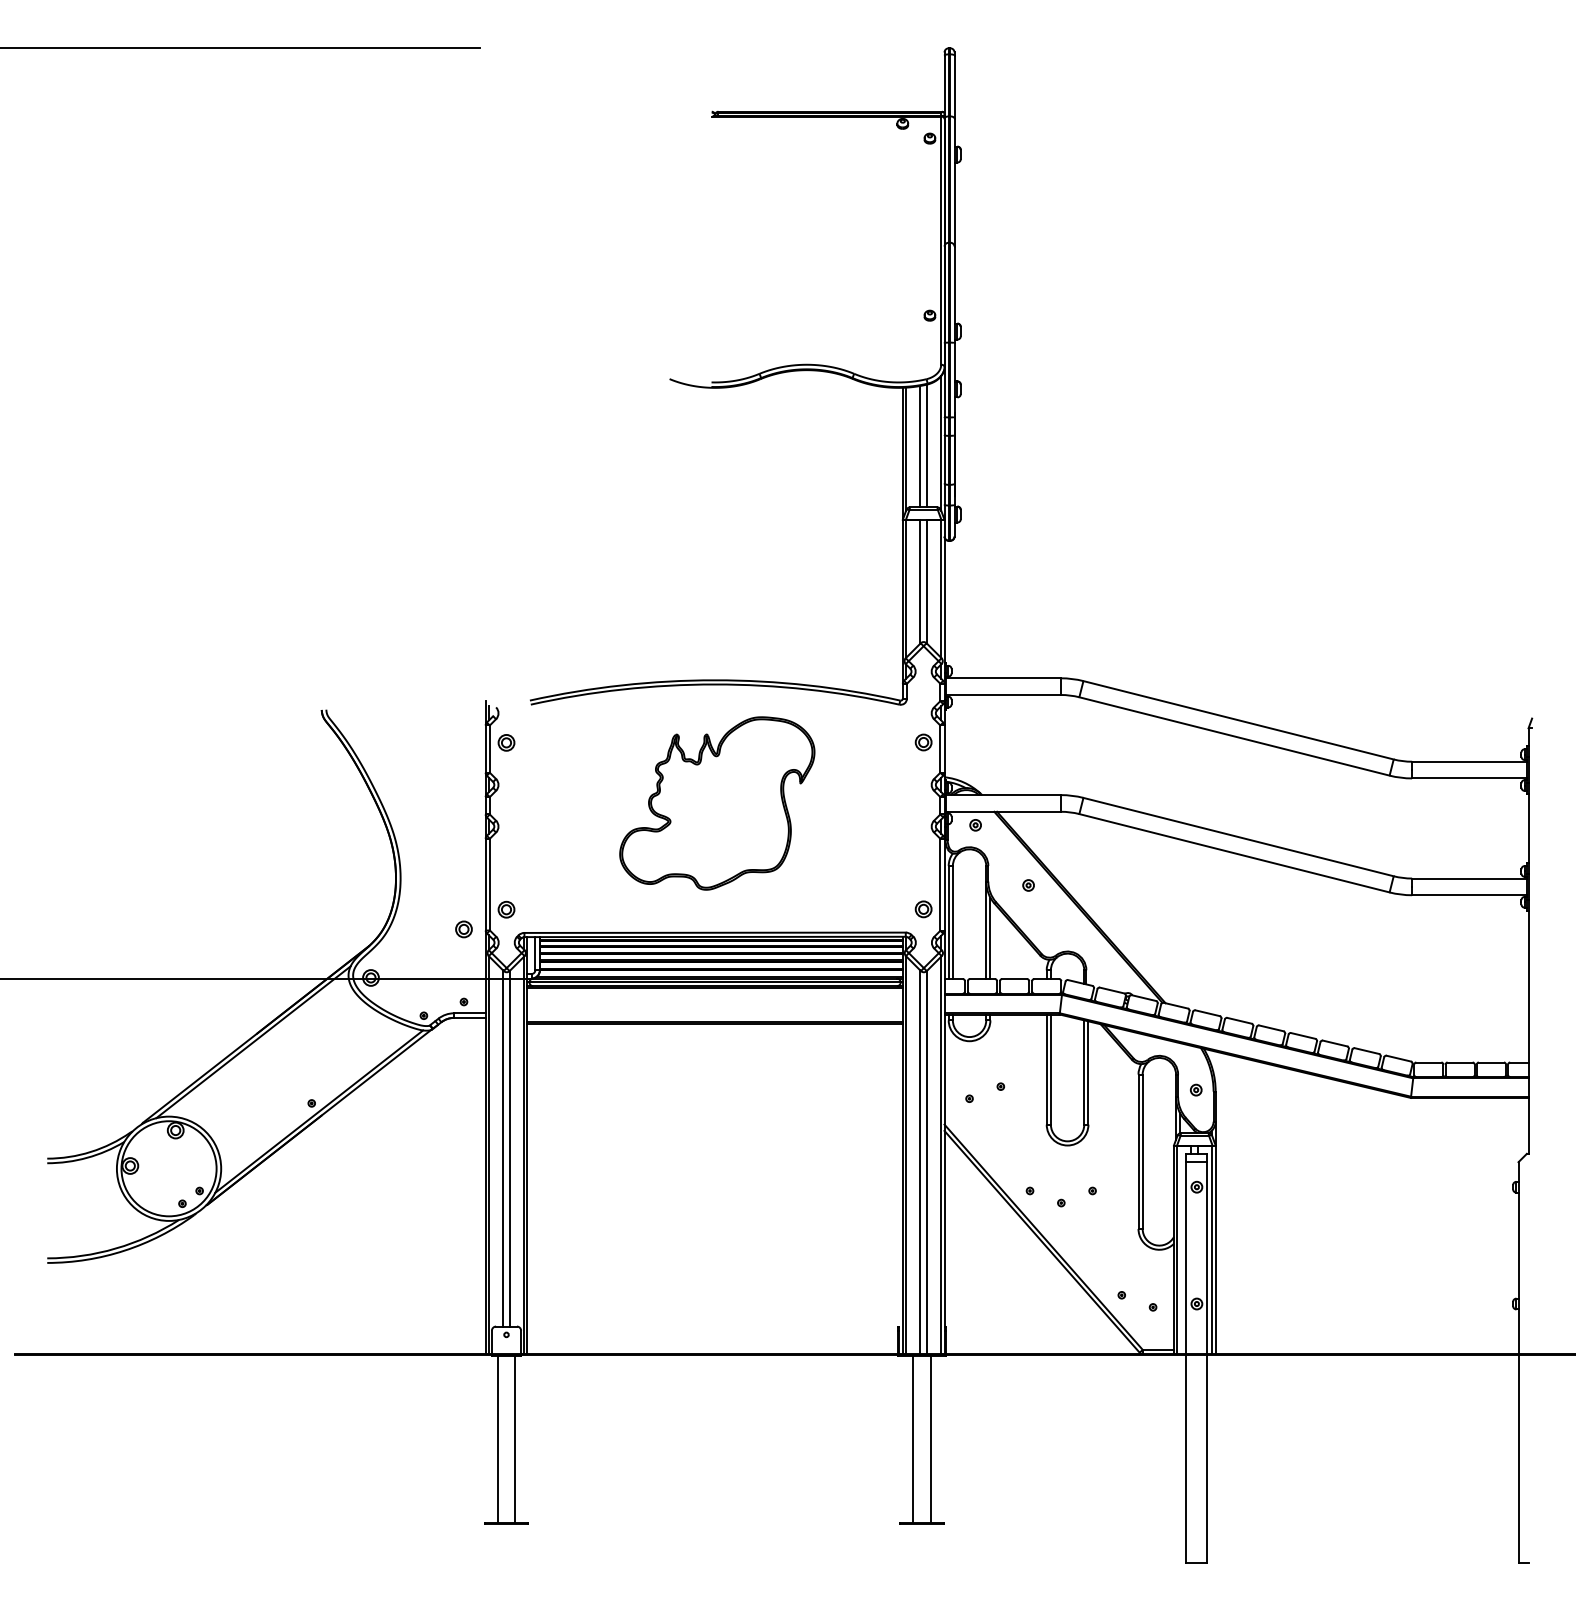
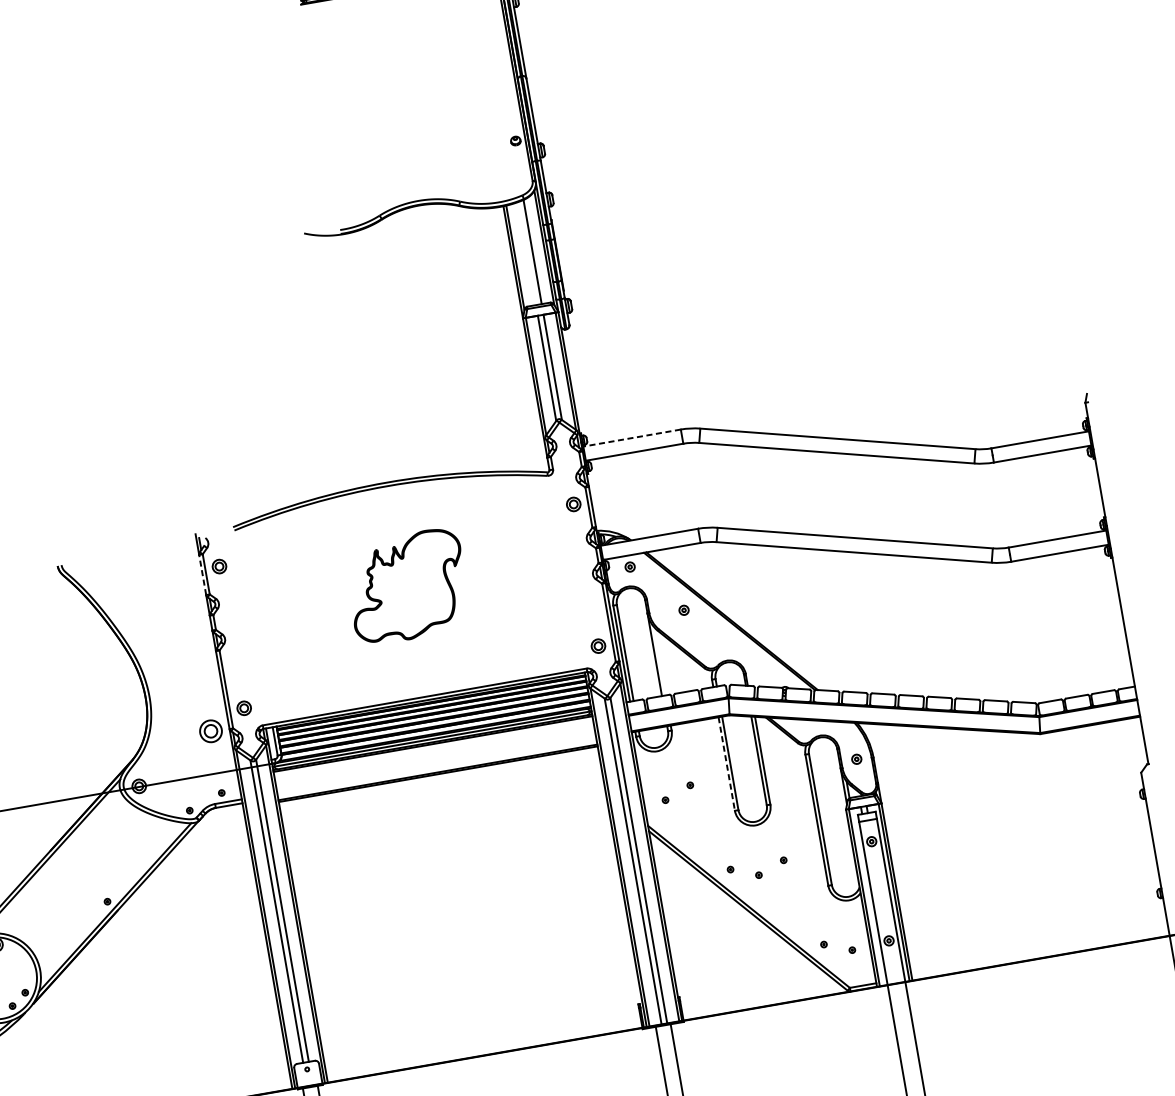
line: (920, 446) -> (527, 253), removed
line: (1003, 678) -> (632, 438), solid -> dashed
line: (485, 749) -> (202, 575), solid -> dashed
part: (717, 803) -> (407, 586), size x0.7
part: (463, 929) -> (210, 731), size x1.6
line: (990, 938) -> (659, 661), removed
line: (1046, 1070) -> (726, 764), solid -> dashed

